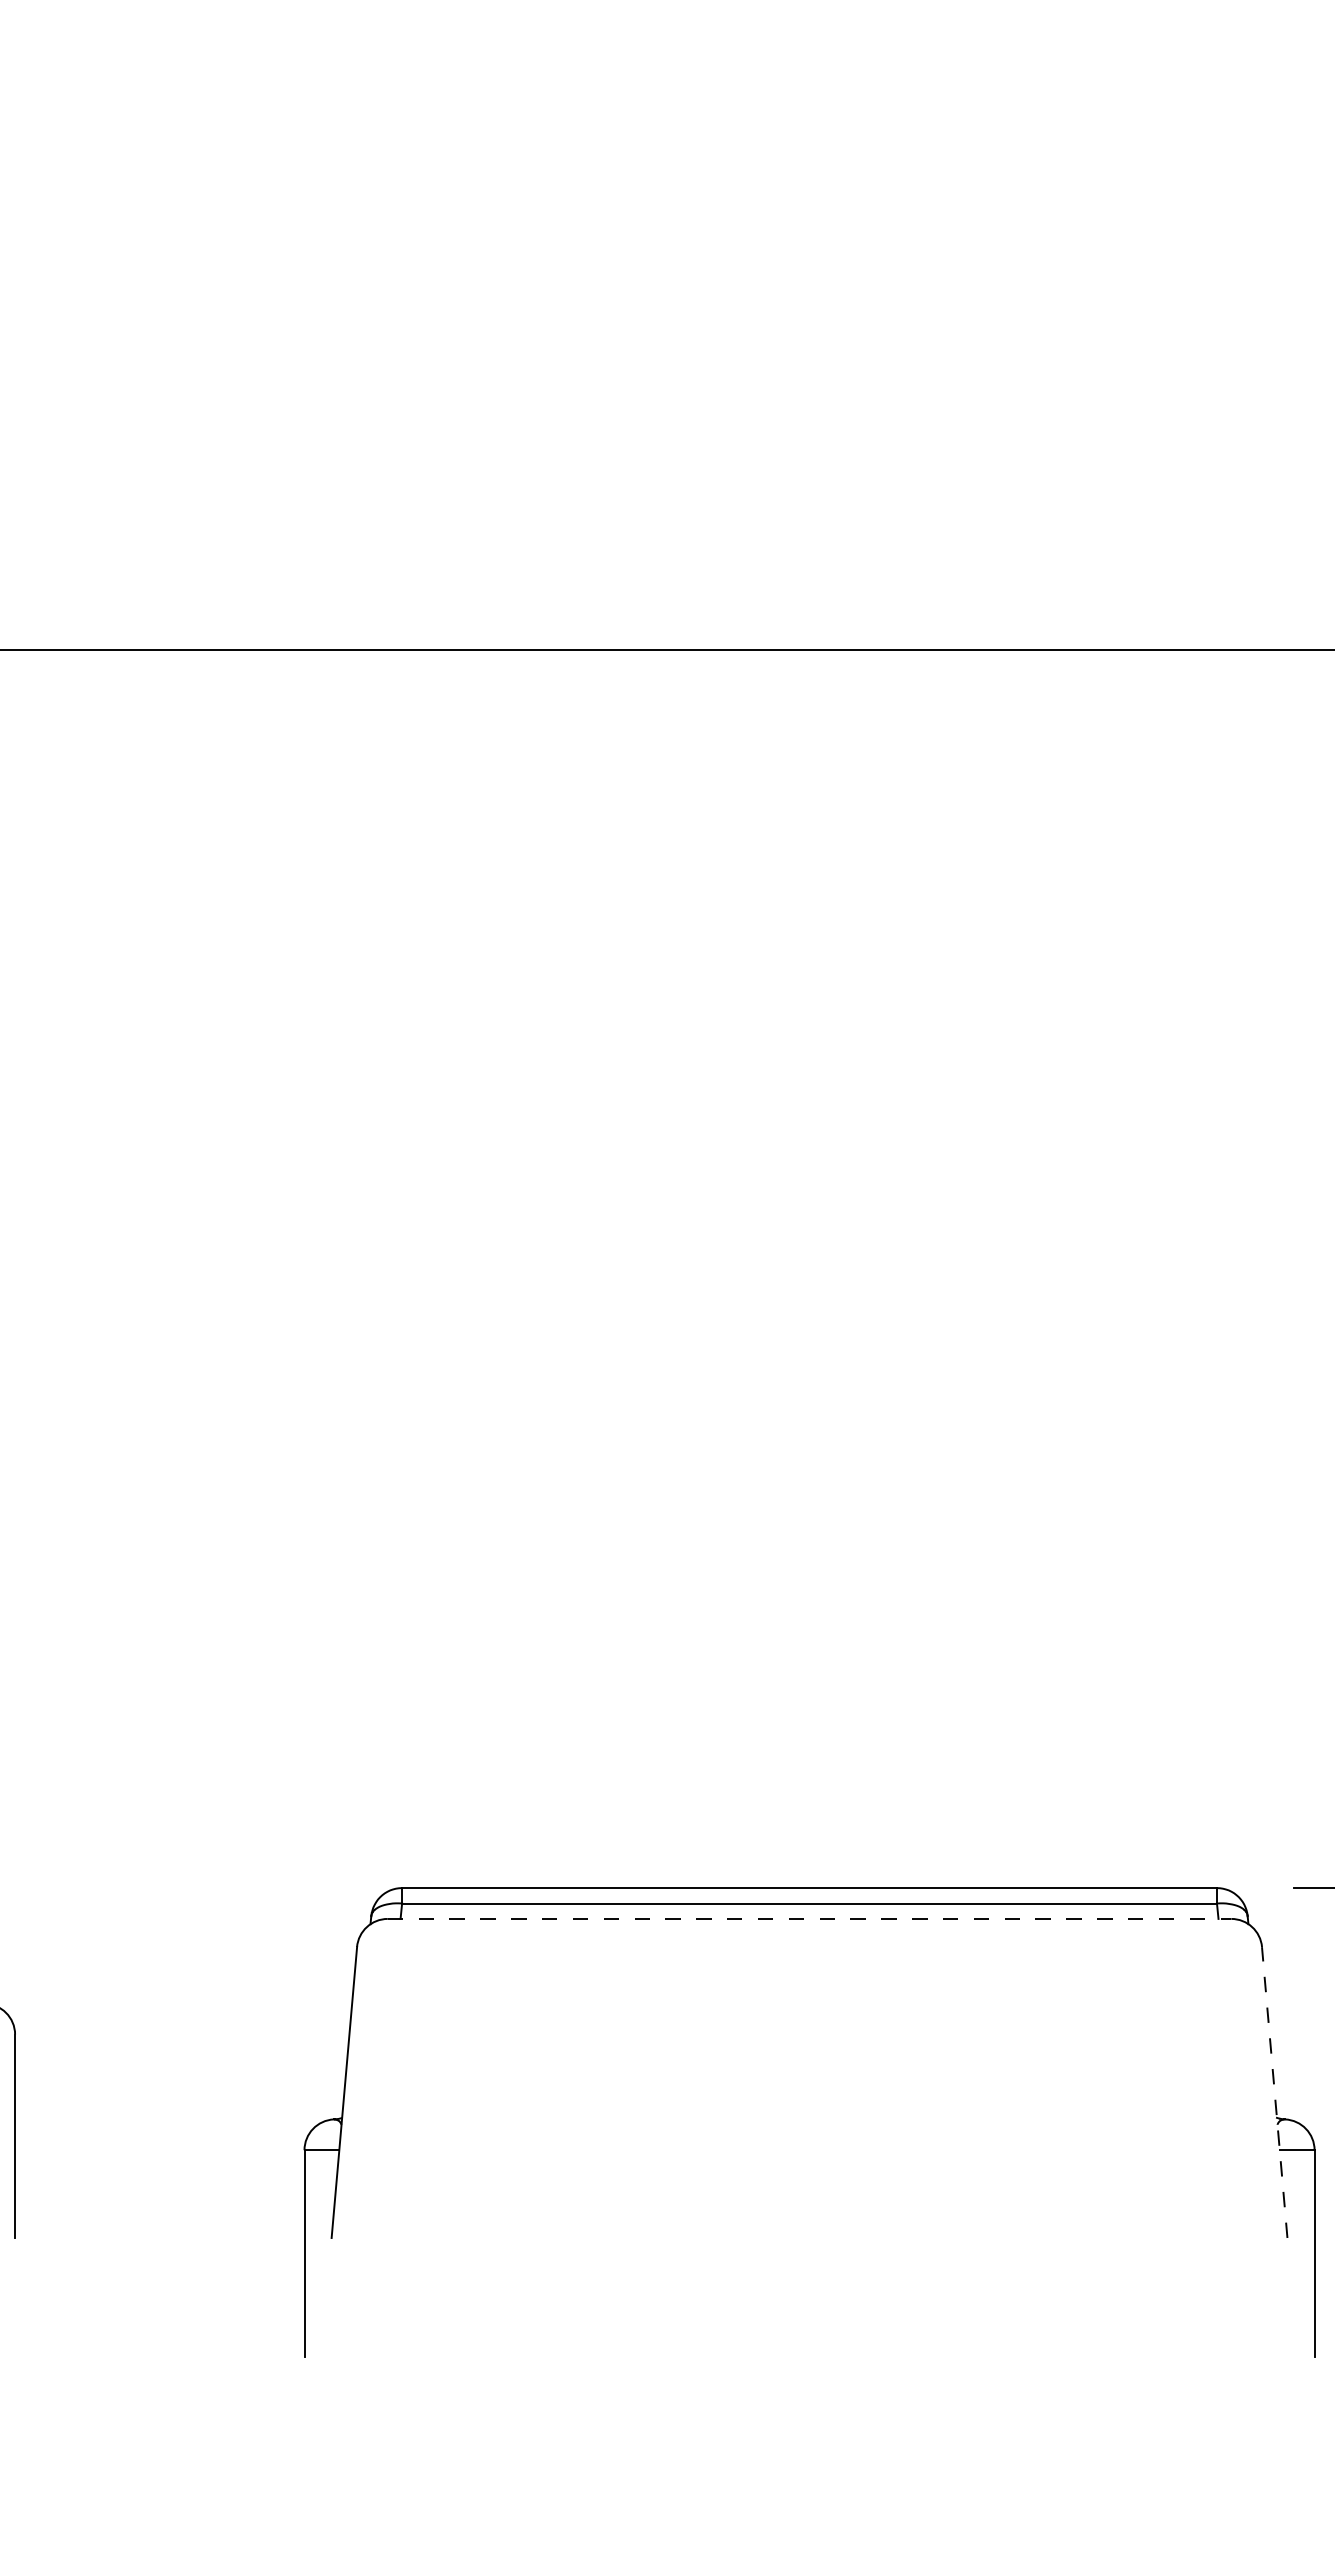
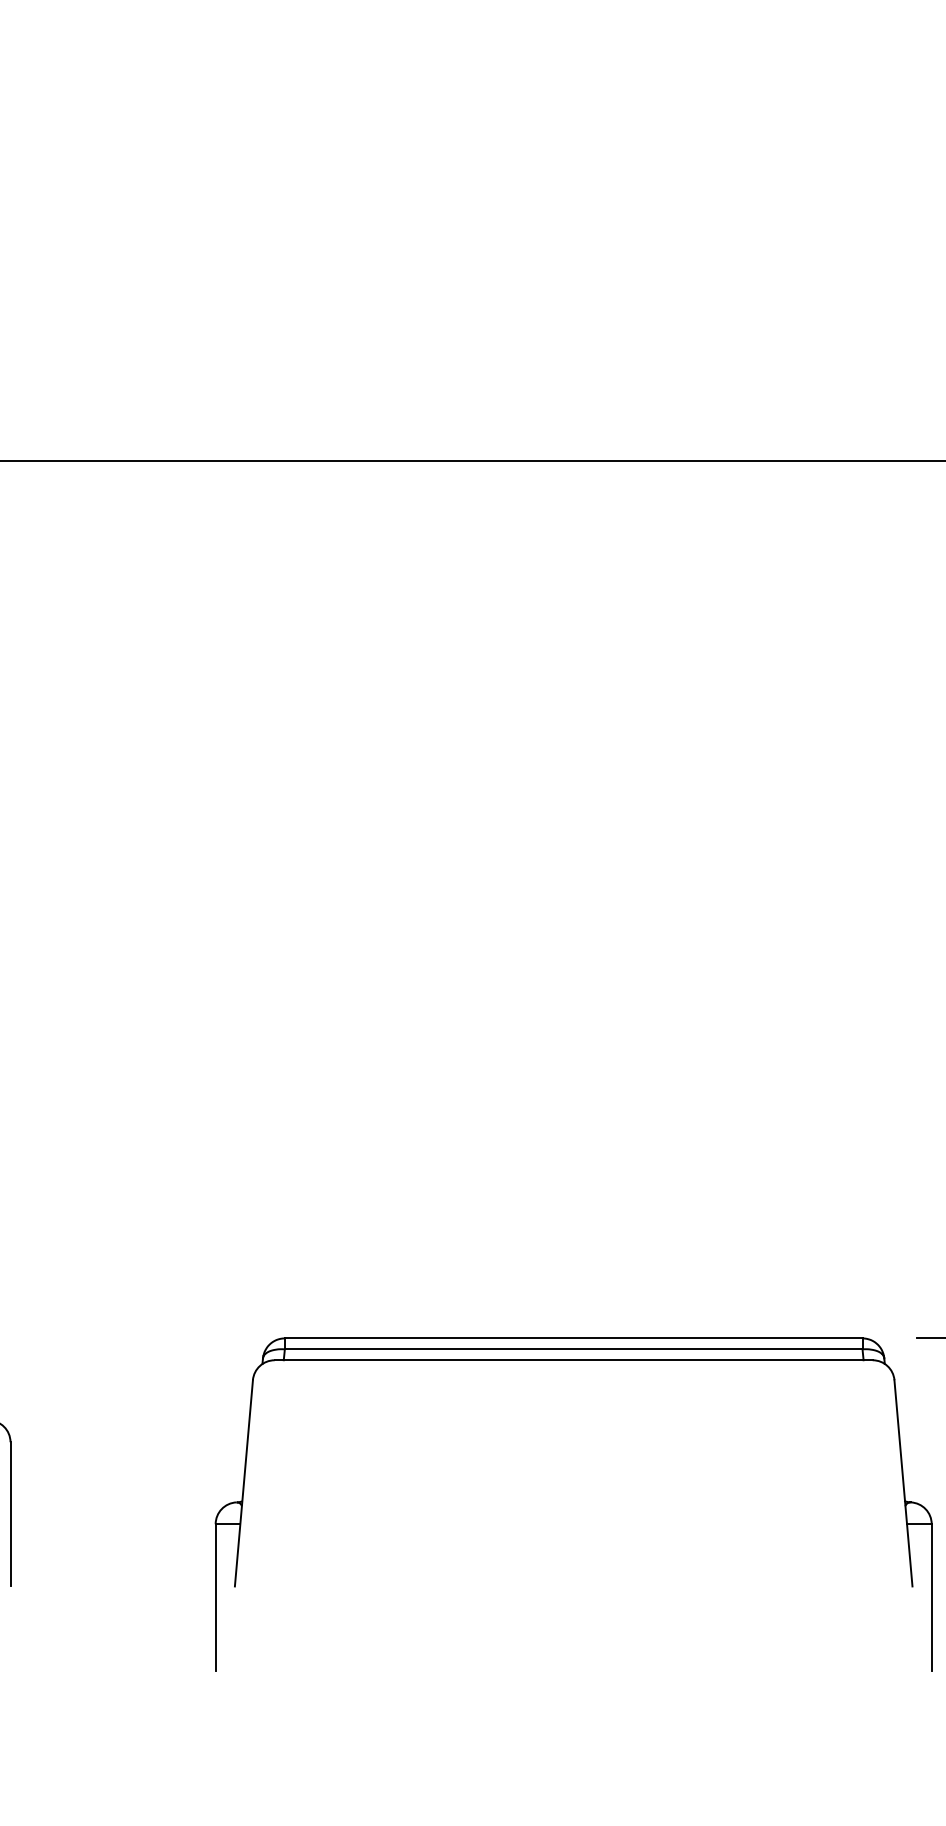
line: (809, 1918) -> (573, 1359), dashed -> solid
line: (1274, 2092) -> (903, 1483), dashed -> solid

